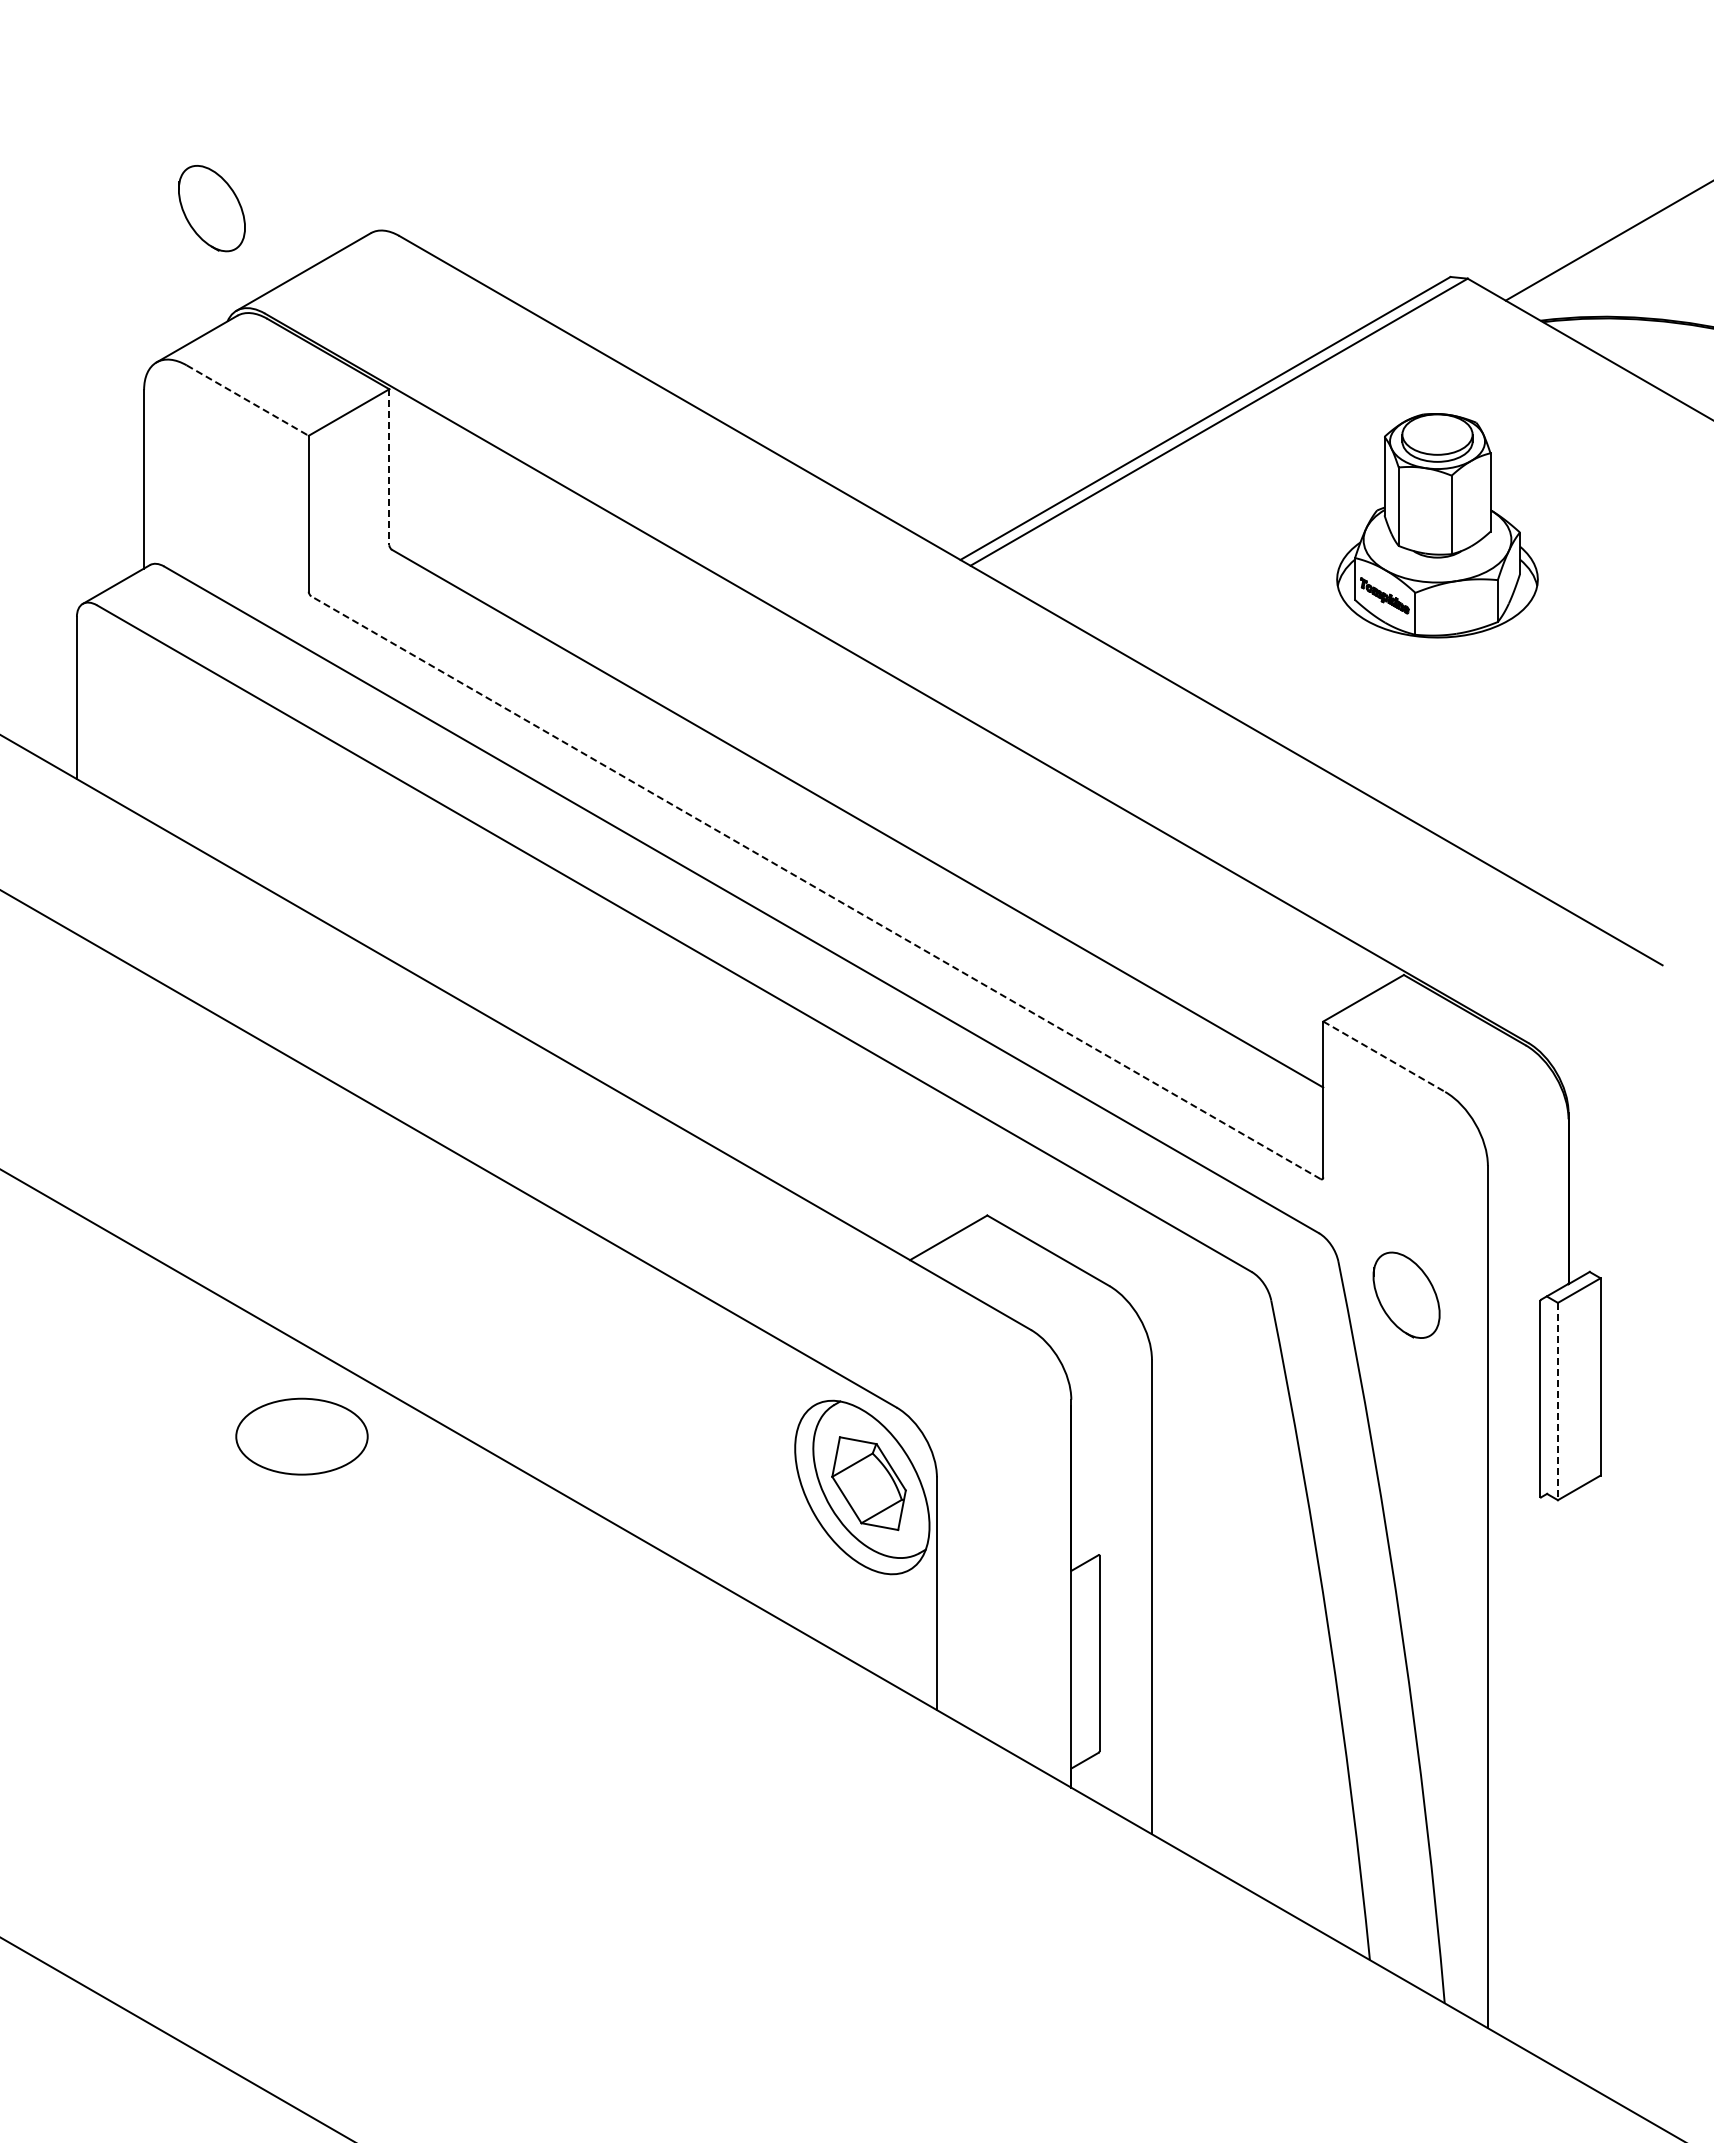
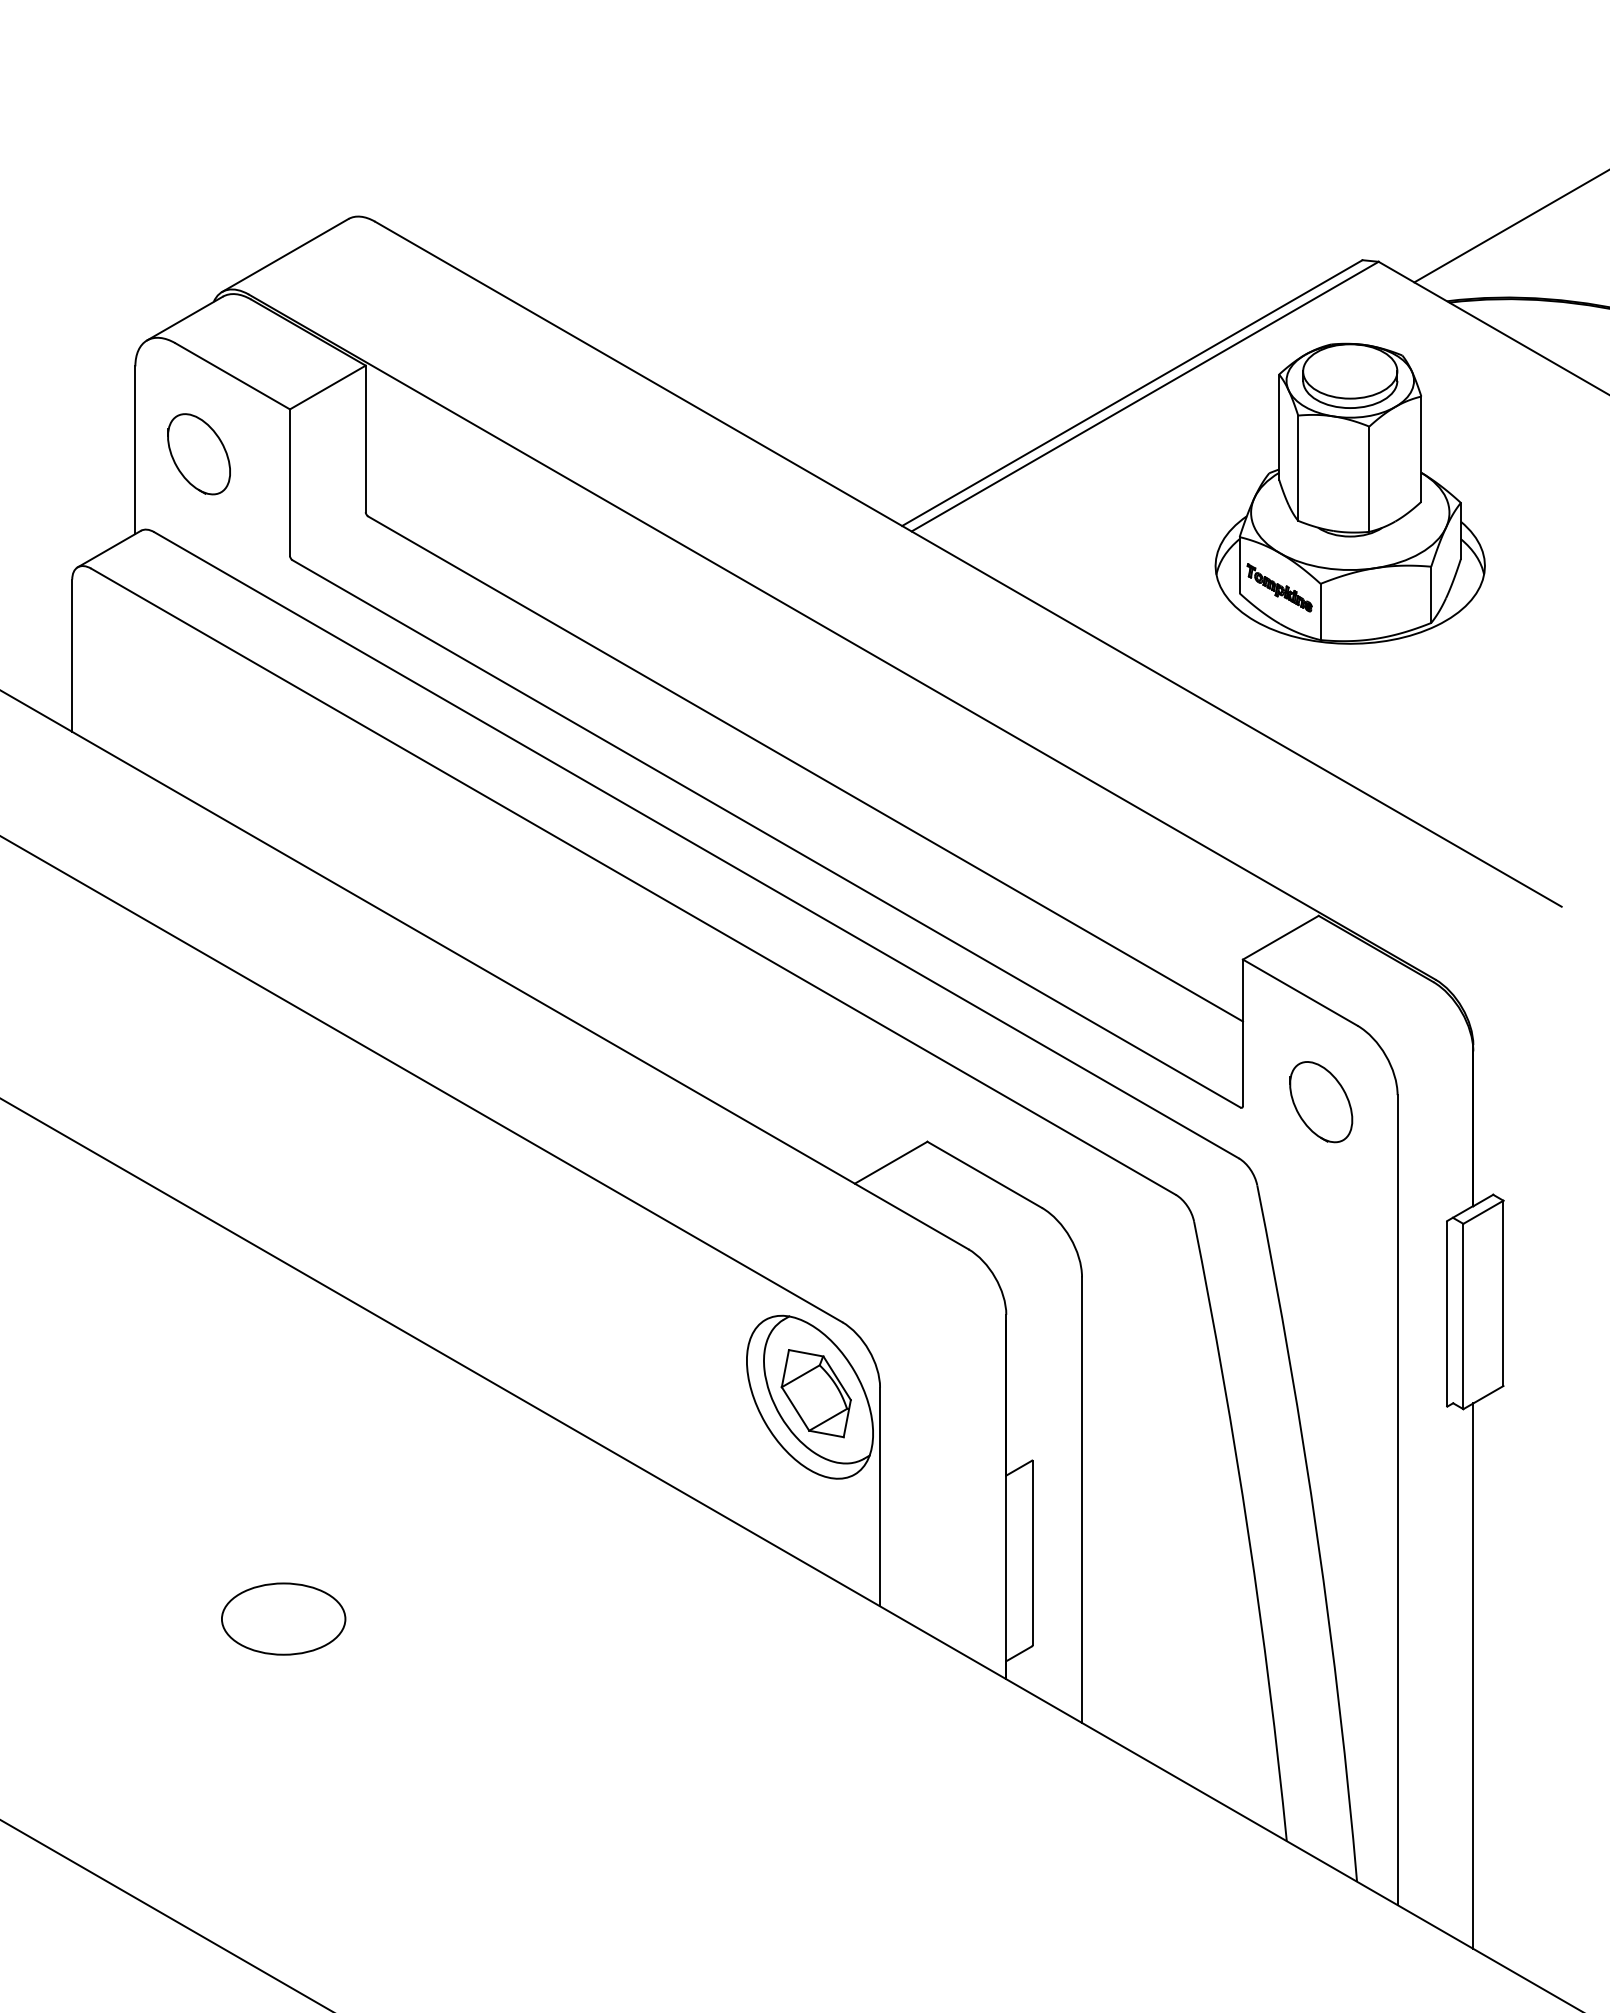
part: (211, 208) -> (198, 454), moved
line: (248, 400) -> (233, 376), dashed -> solid
line: (389, 467) -> (365, 439), dashed -> solid
part: (1437, 525) -> (1350, 493), size x1.43
line: (816, 887) -> (766, 833), dashed -> solid
line: (1384, 1057) -> (1300, 993), dashed -> solid
part: (1406, 1294) -> (1321, 1101), moved
line: (1557, 1401) -> (1462, 1316), dashed -> solid
part: (301, 1436) -> (283, 1618), moved
line: (1568, 1784) -> (1473, 1676), added

